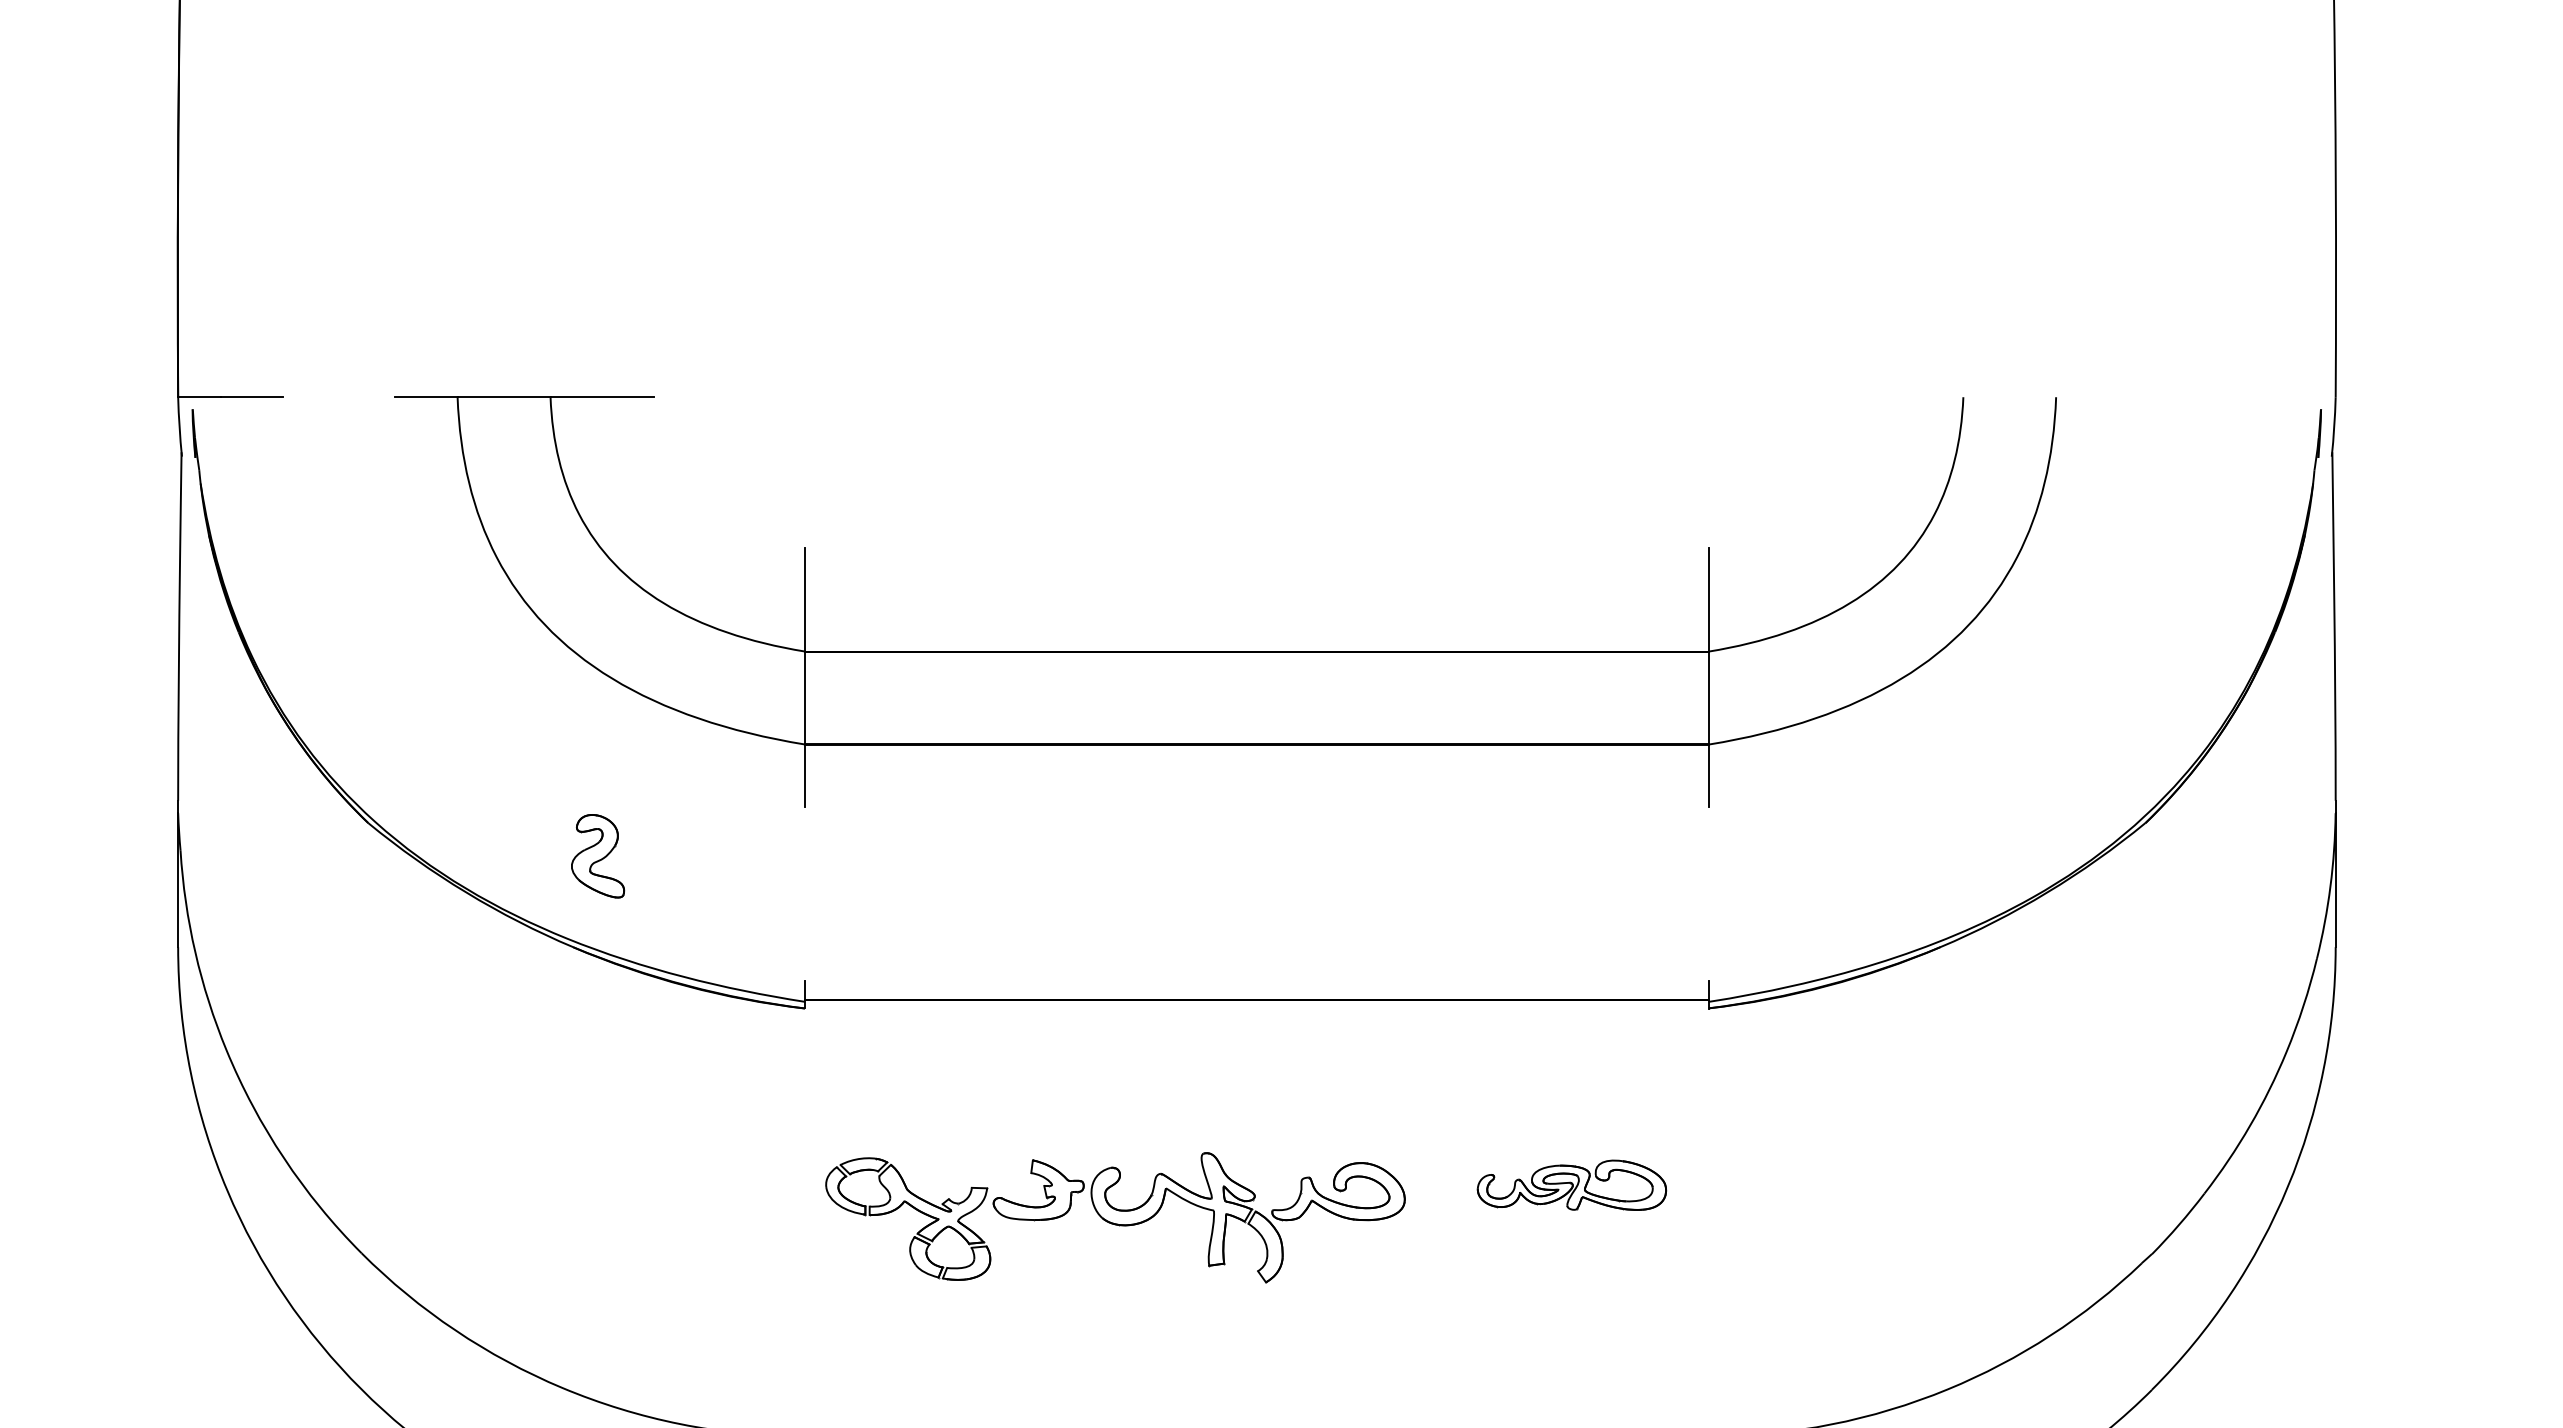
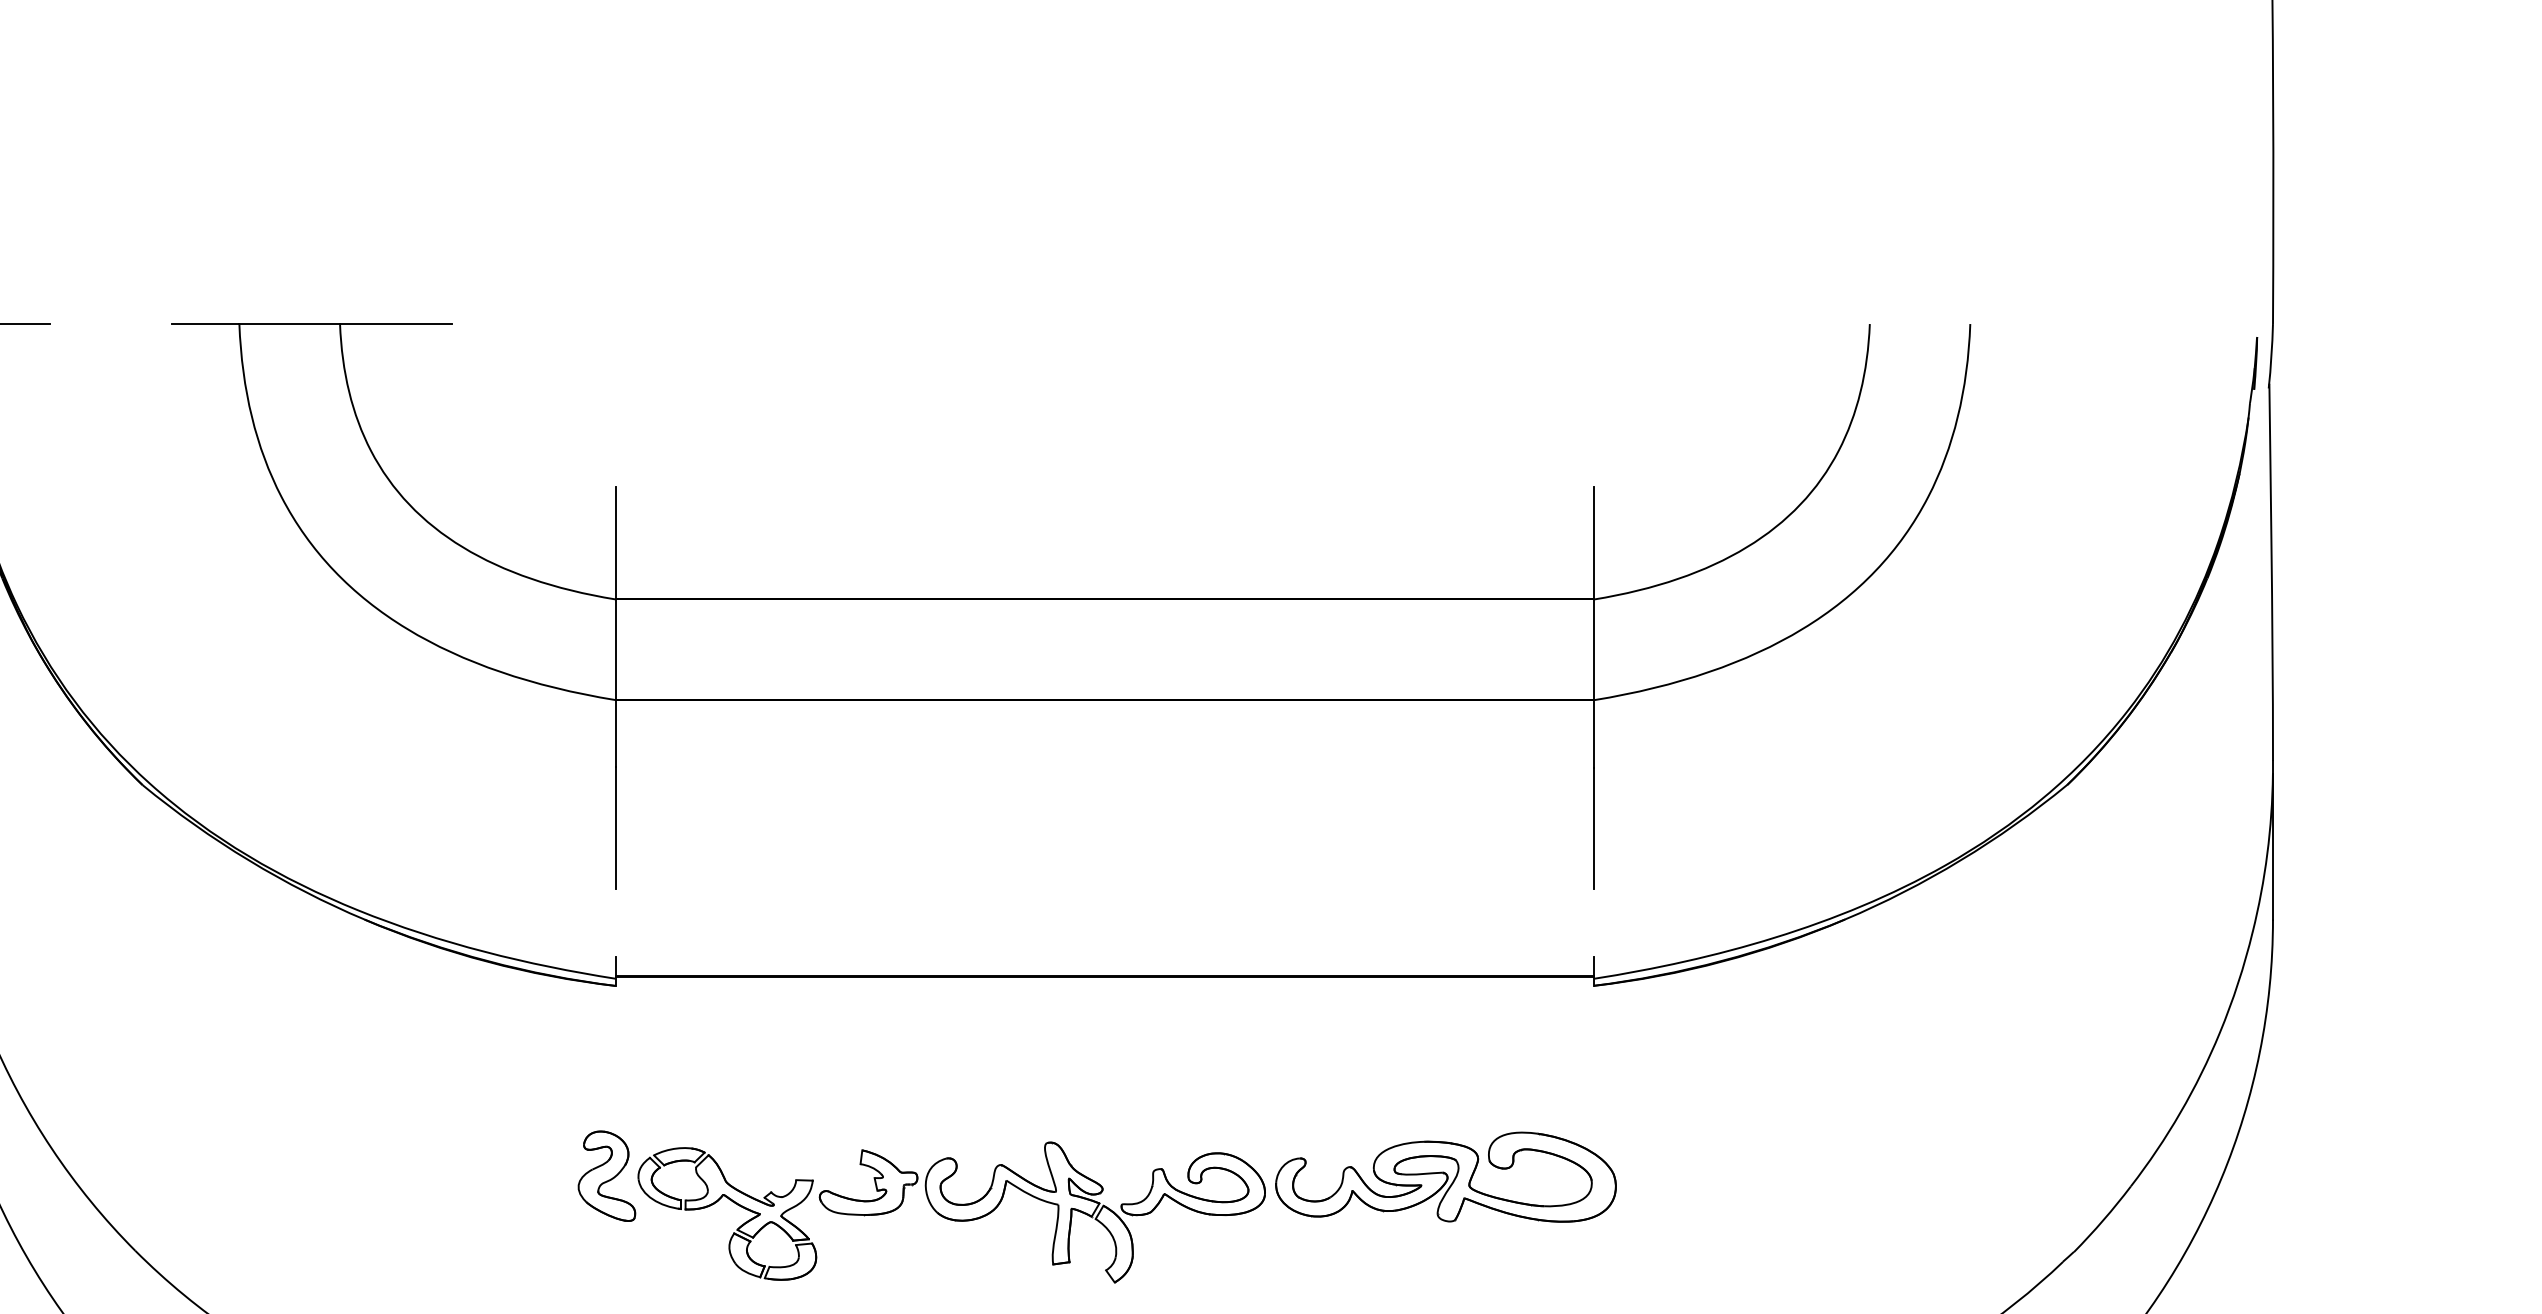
part: (598, 856) -> (607, 1176), moved
line: (804, 862) -> (615, 827), added
line: (1708, 862) -> (1593, 827), added
part: (1571, 1185) -> (1445, 1177), size x1.67

